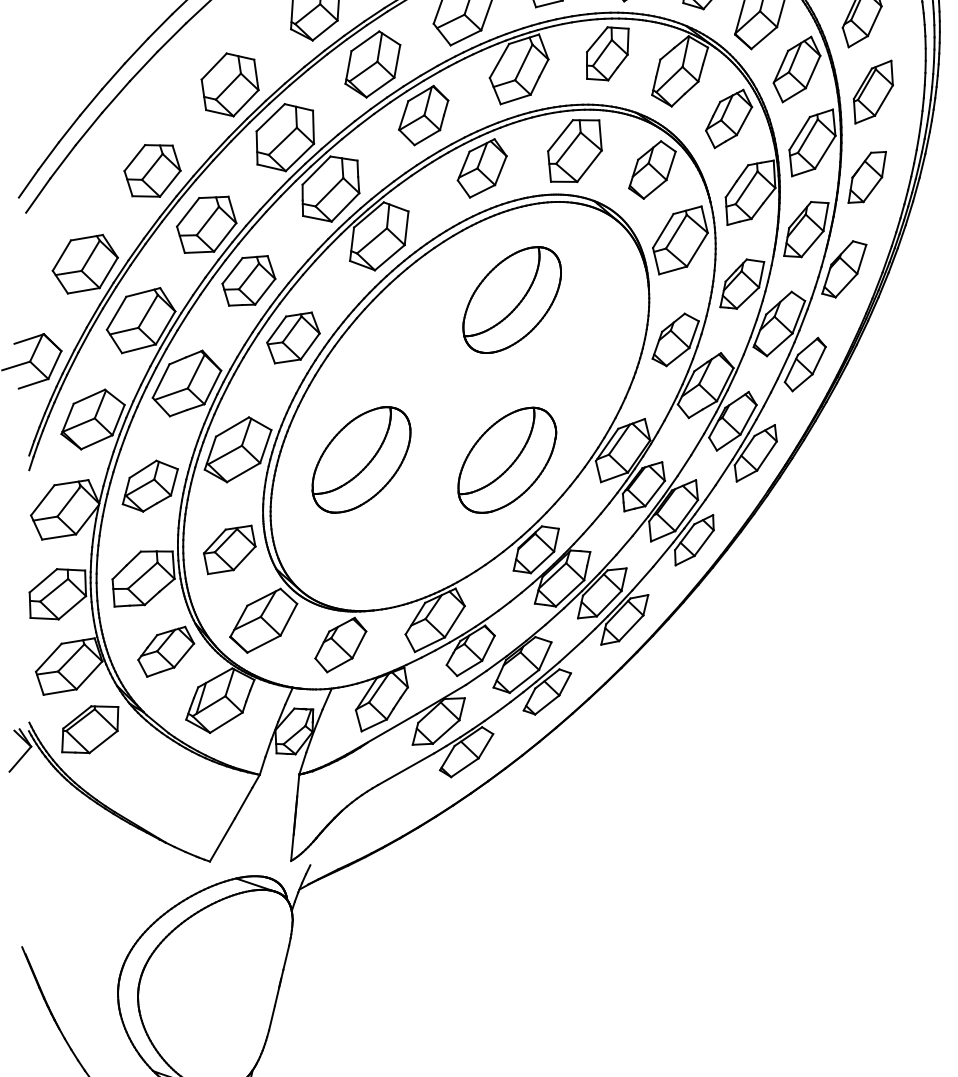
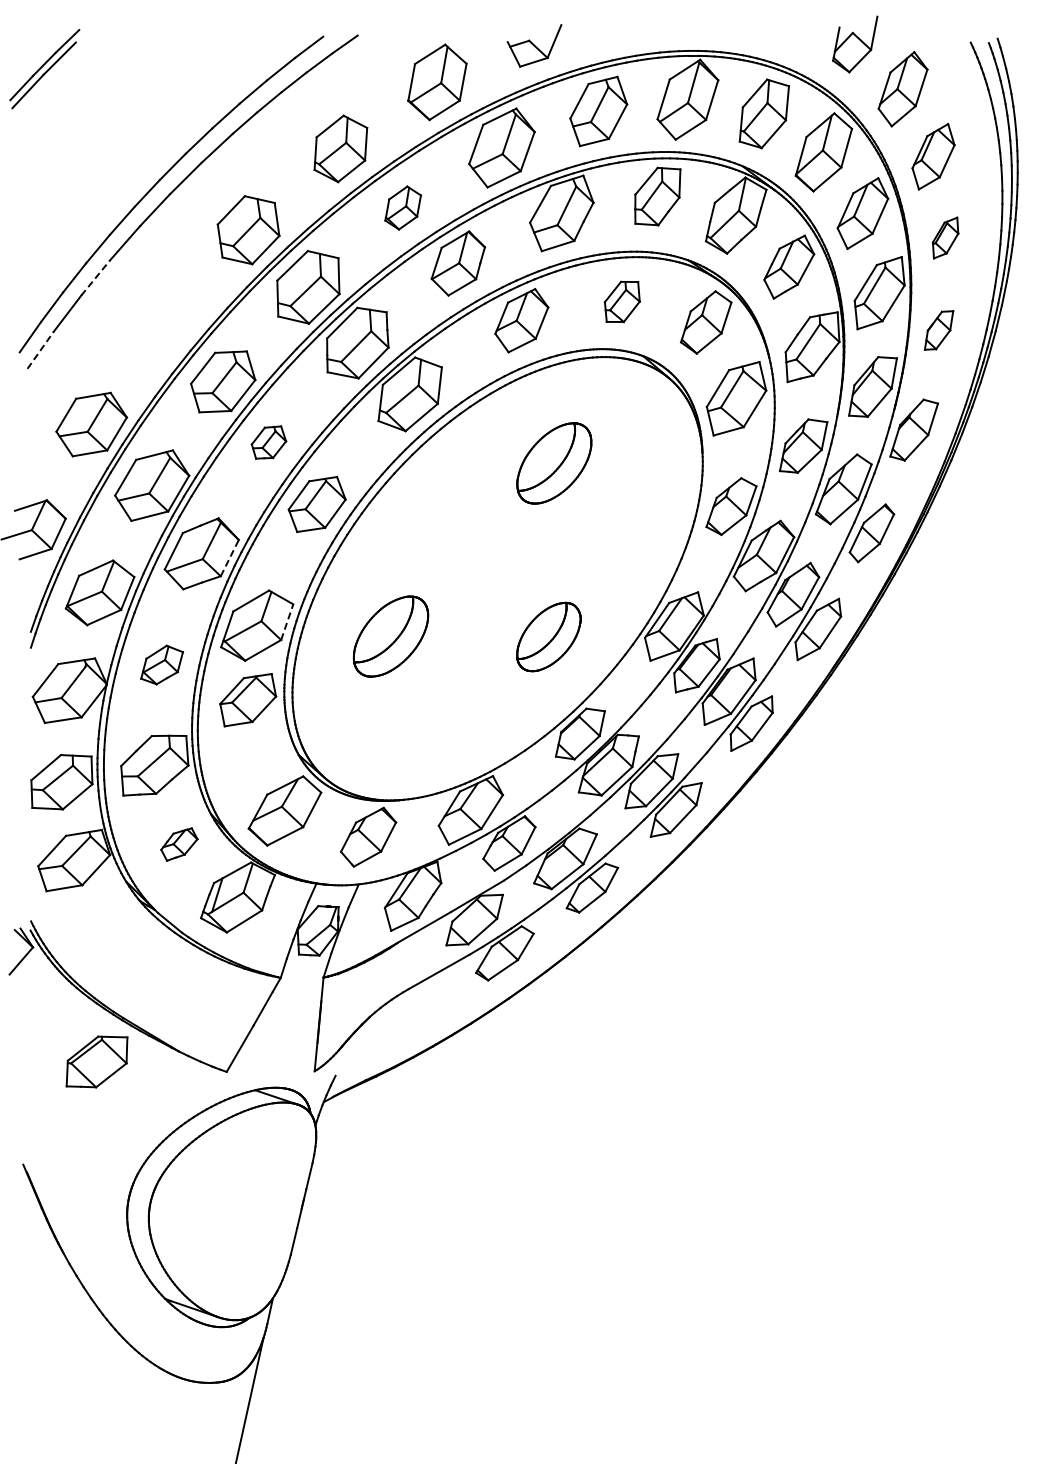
part: (372, 63) -> (402, 207), size x0.6
part: (873, 91) -> (945, 237), size x0.6
line: (88, 129) -> (95, 278), solid -> dashed
part: (575, 150) -> (622, 301), size x0.6
part: (152, 170) -> (164, 323), removed
part: (866, 177) -> (938, 330), size x0.7
line: (38, 195) -> (40, 350), solid -> dashed
part: (248, 280) -> (268, 442), size x0.6
part: (512, 300) -> (554, 463), size x0.7
line: (213, 386) -> (230, 557), solid -> dashed
line: (266, 446) -> (287, 622), solid -> dashed
part: (361, 459) -> (390, 636), size x0.7
part: (506, 459) -> (548, 636), size x0.6
part: (149, 485) -> (161, 664), size x0.7
part: (230, 550) -> (248, 700), moved
part: (166, 651) -> (179, 844), size x0.6
part: (89, 729) -> (96, 1061), moved

